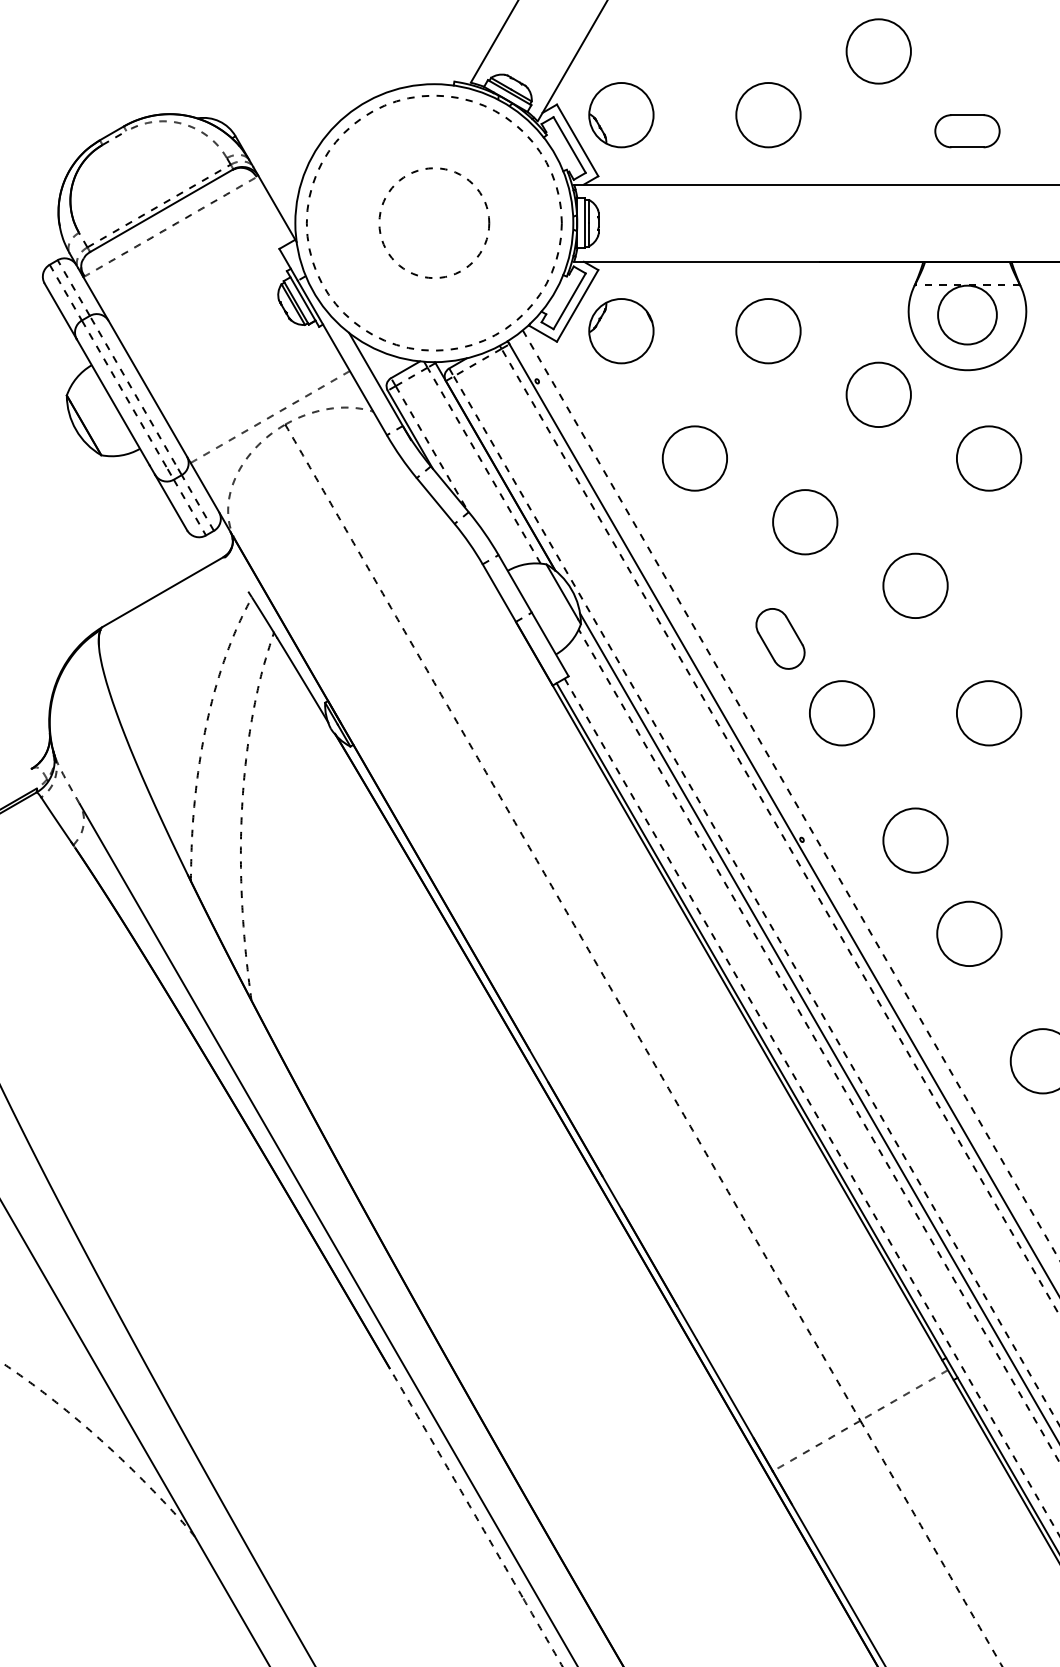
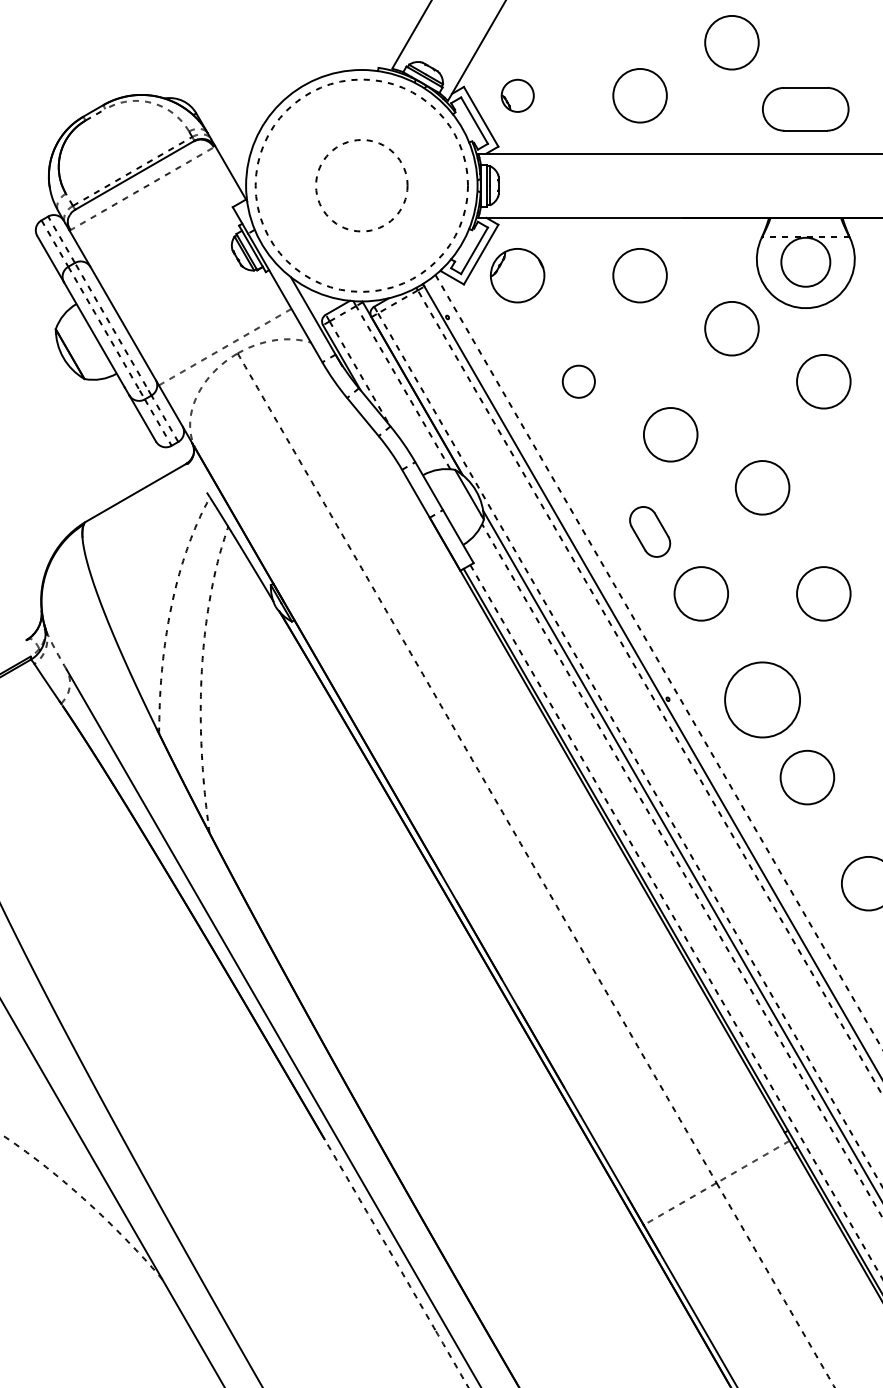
part: (621, 114) -> (517, 95), size x0.6
part: (967, 130) -> (805, 108), size x1.6
circle: (694, 458) -> (578, 381), size x0.6
circle: (915, 840) -> (762, 699), size x1.4

